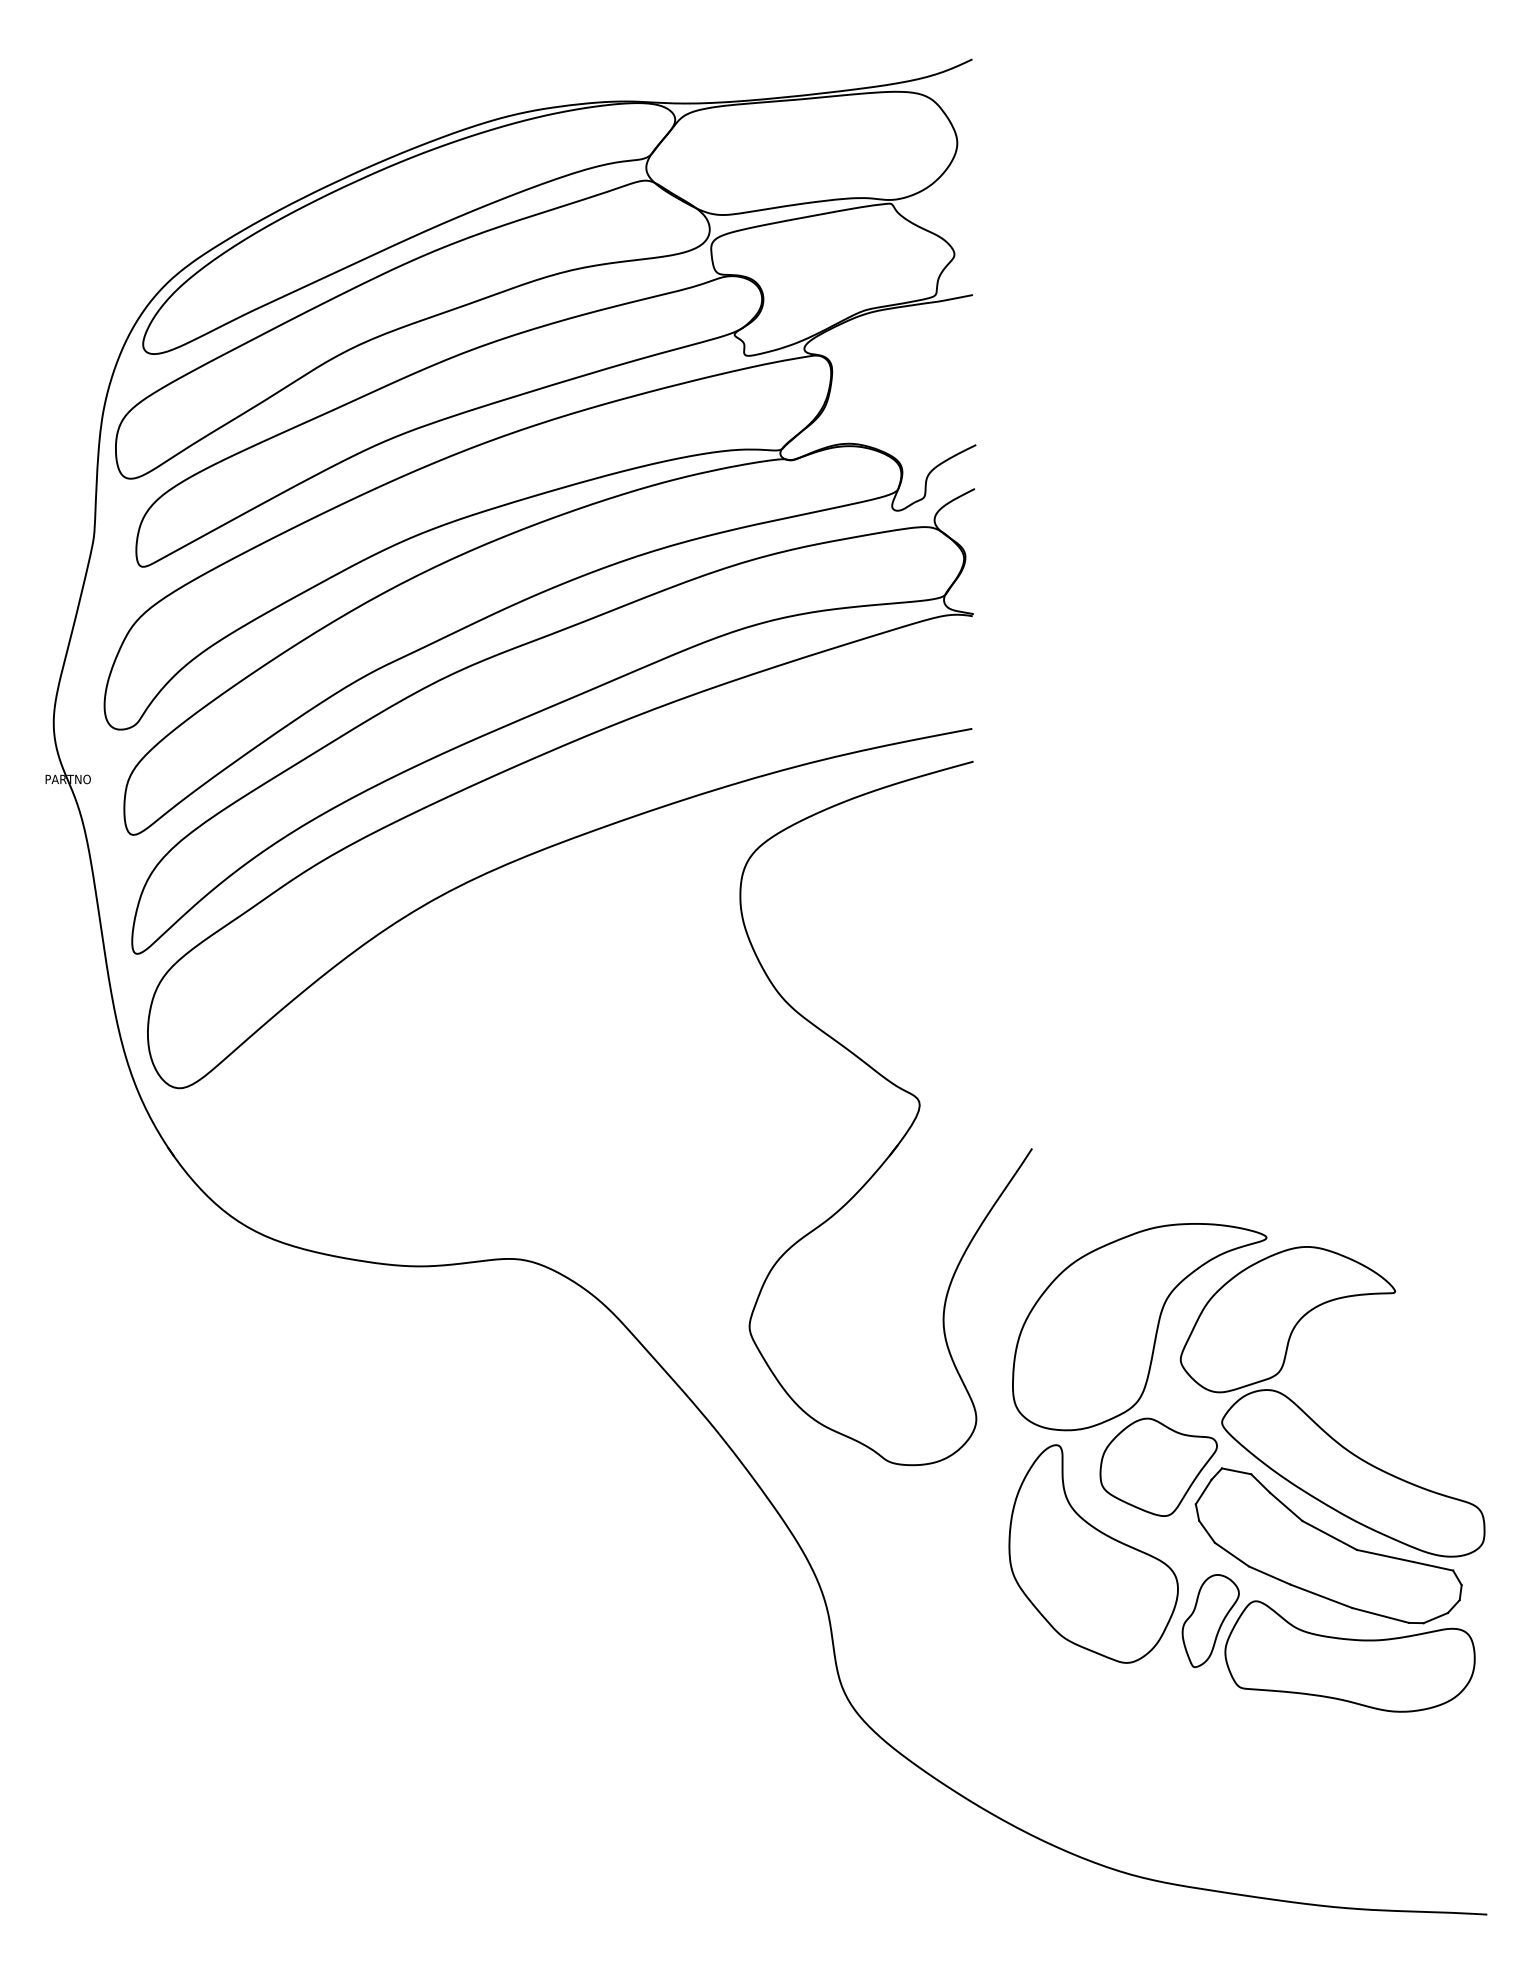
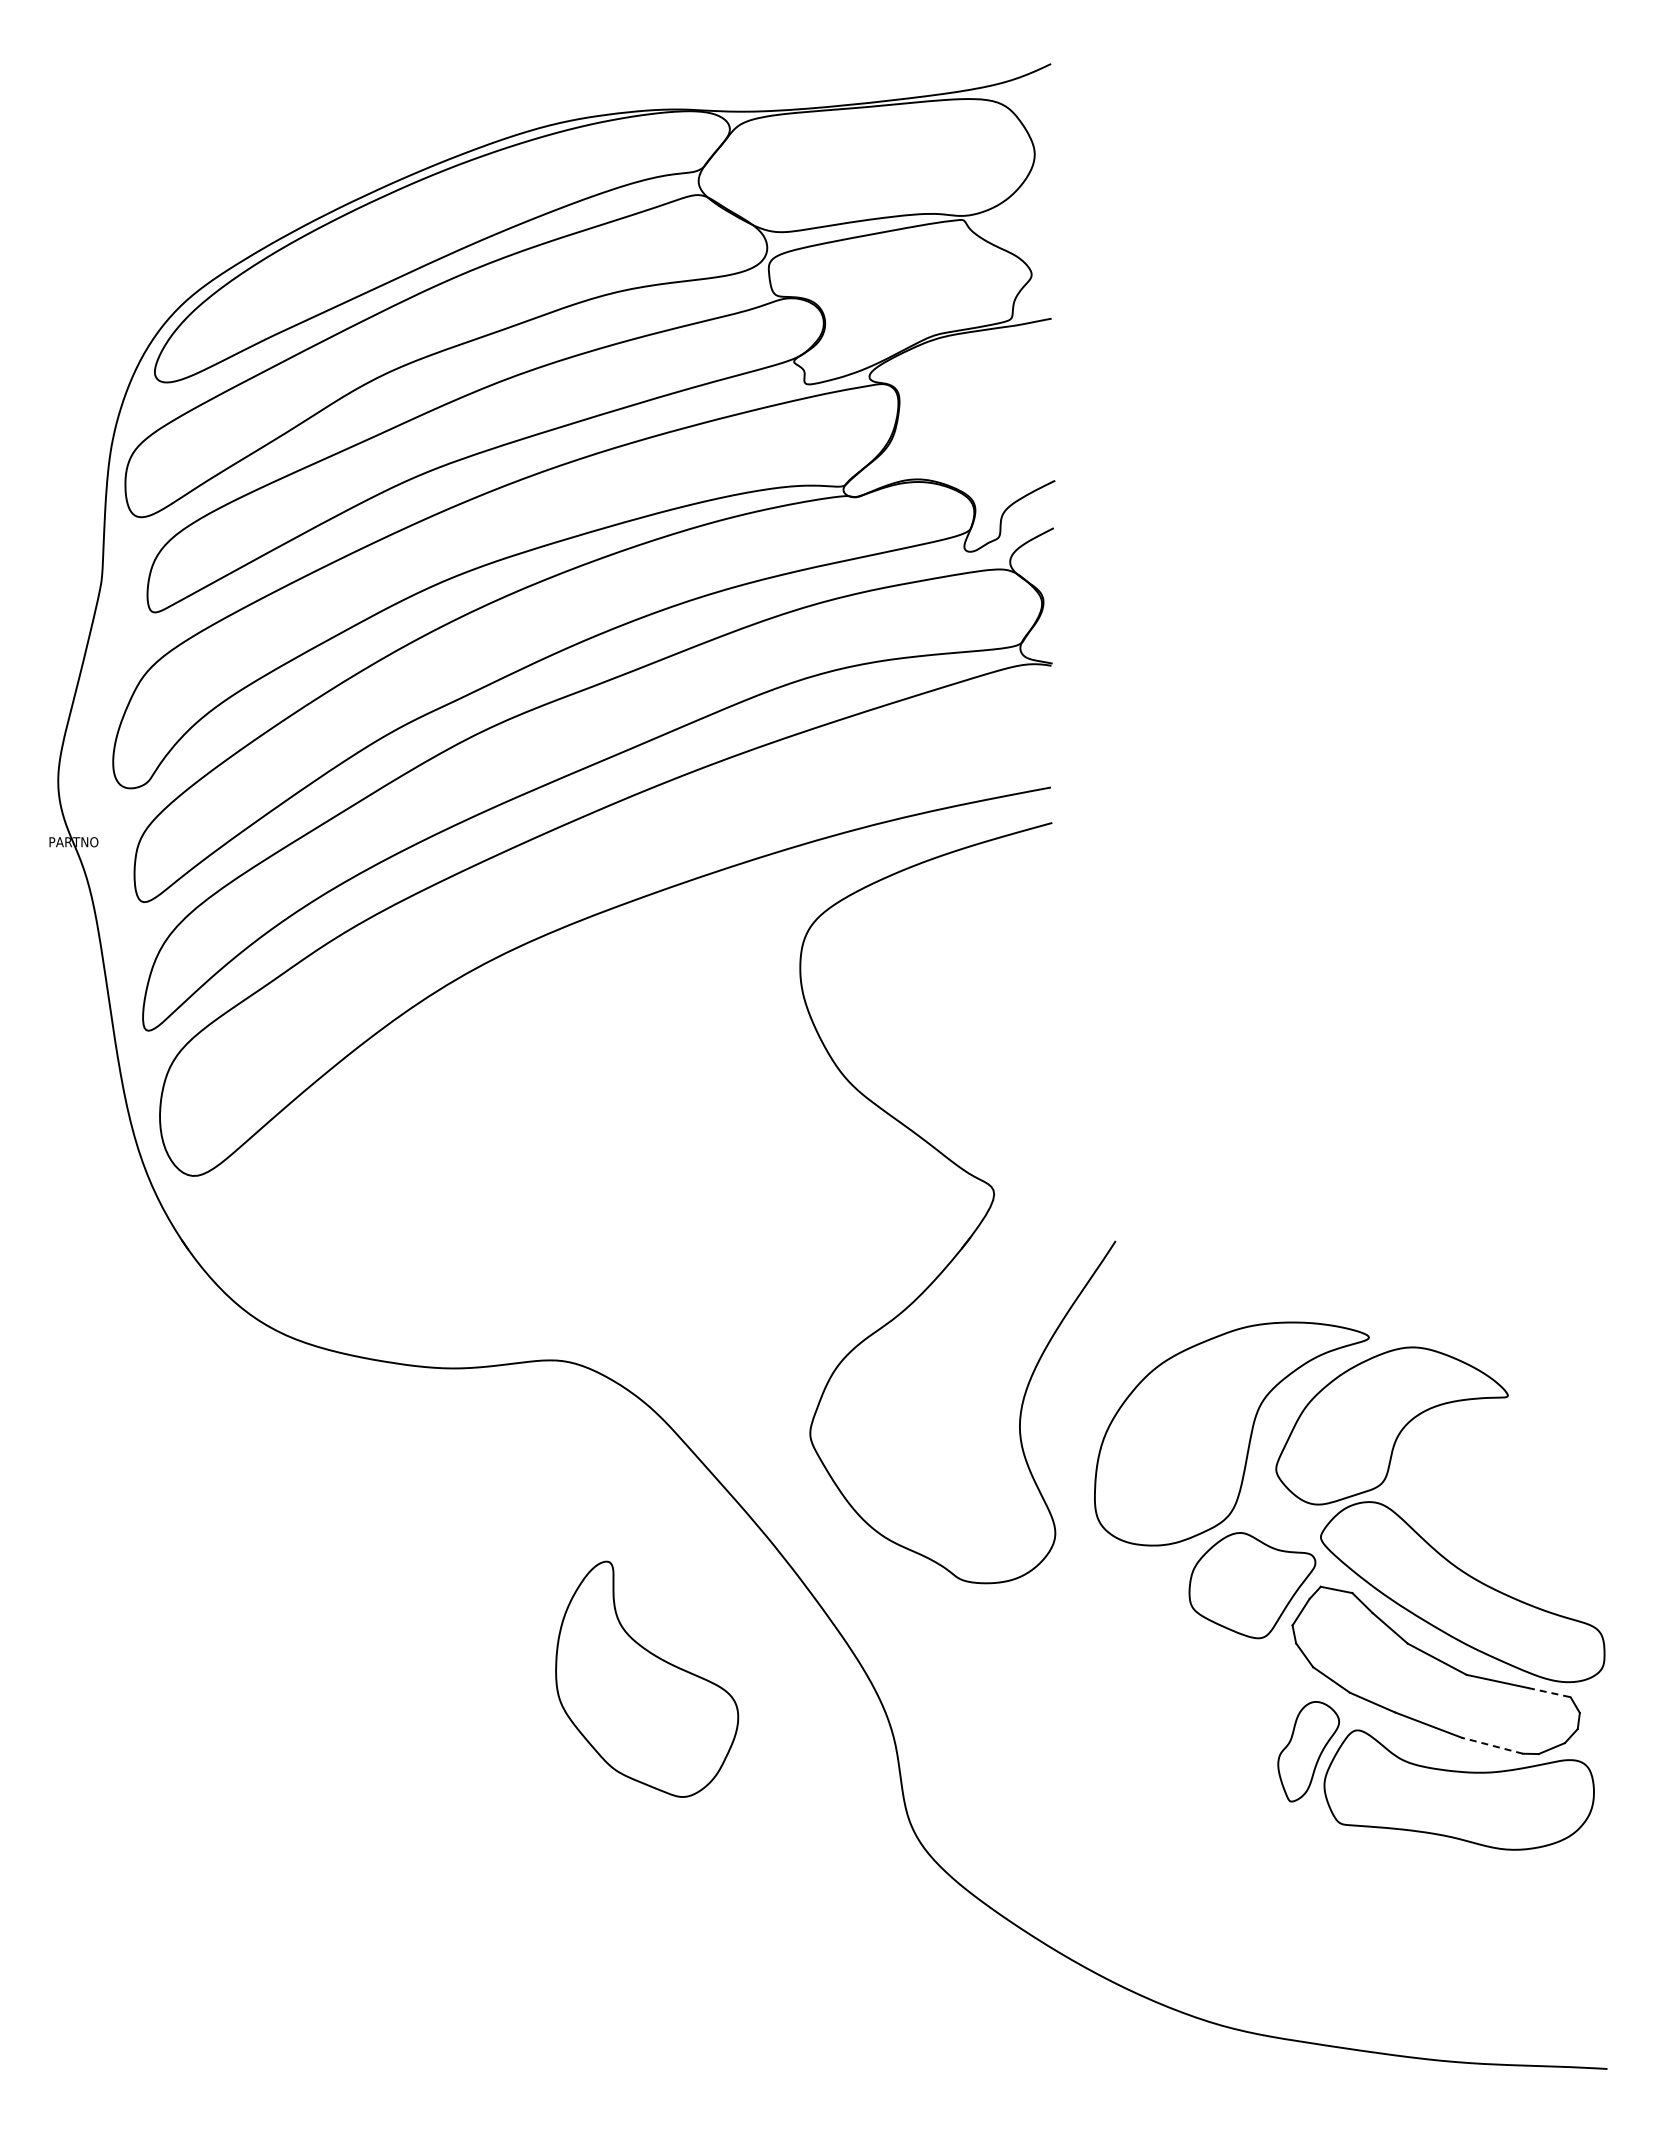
part: (1094, 1553) -> (647, 1678), moved
line: (1433, 1566) -> (1549, 1692), solid -> dashed
line: (1380, 1615) -> (1492, 1745), solid -> dashed

